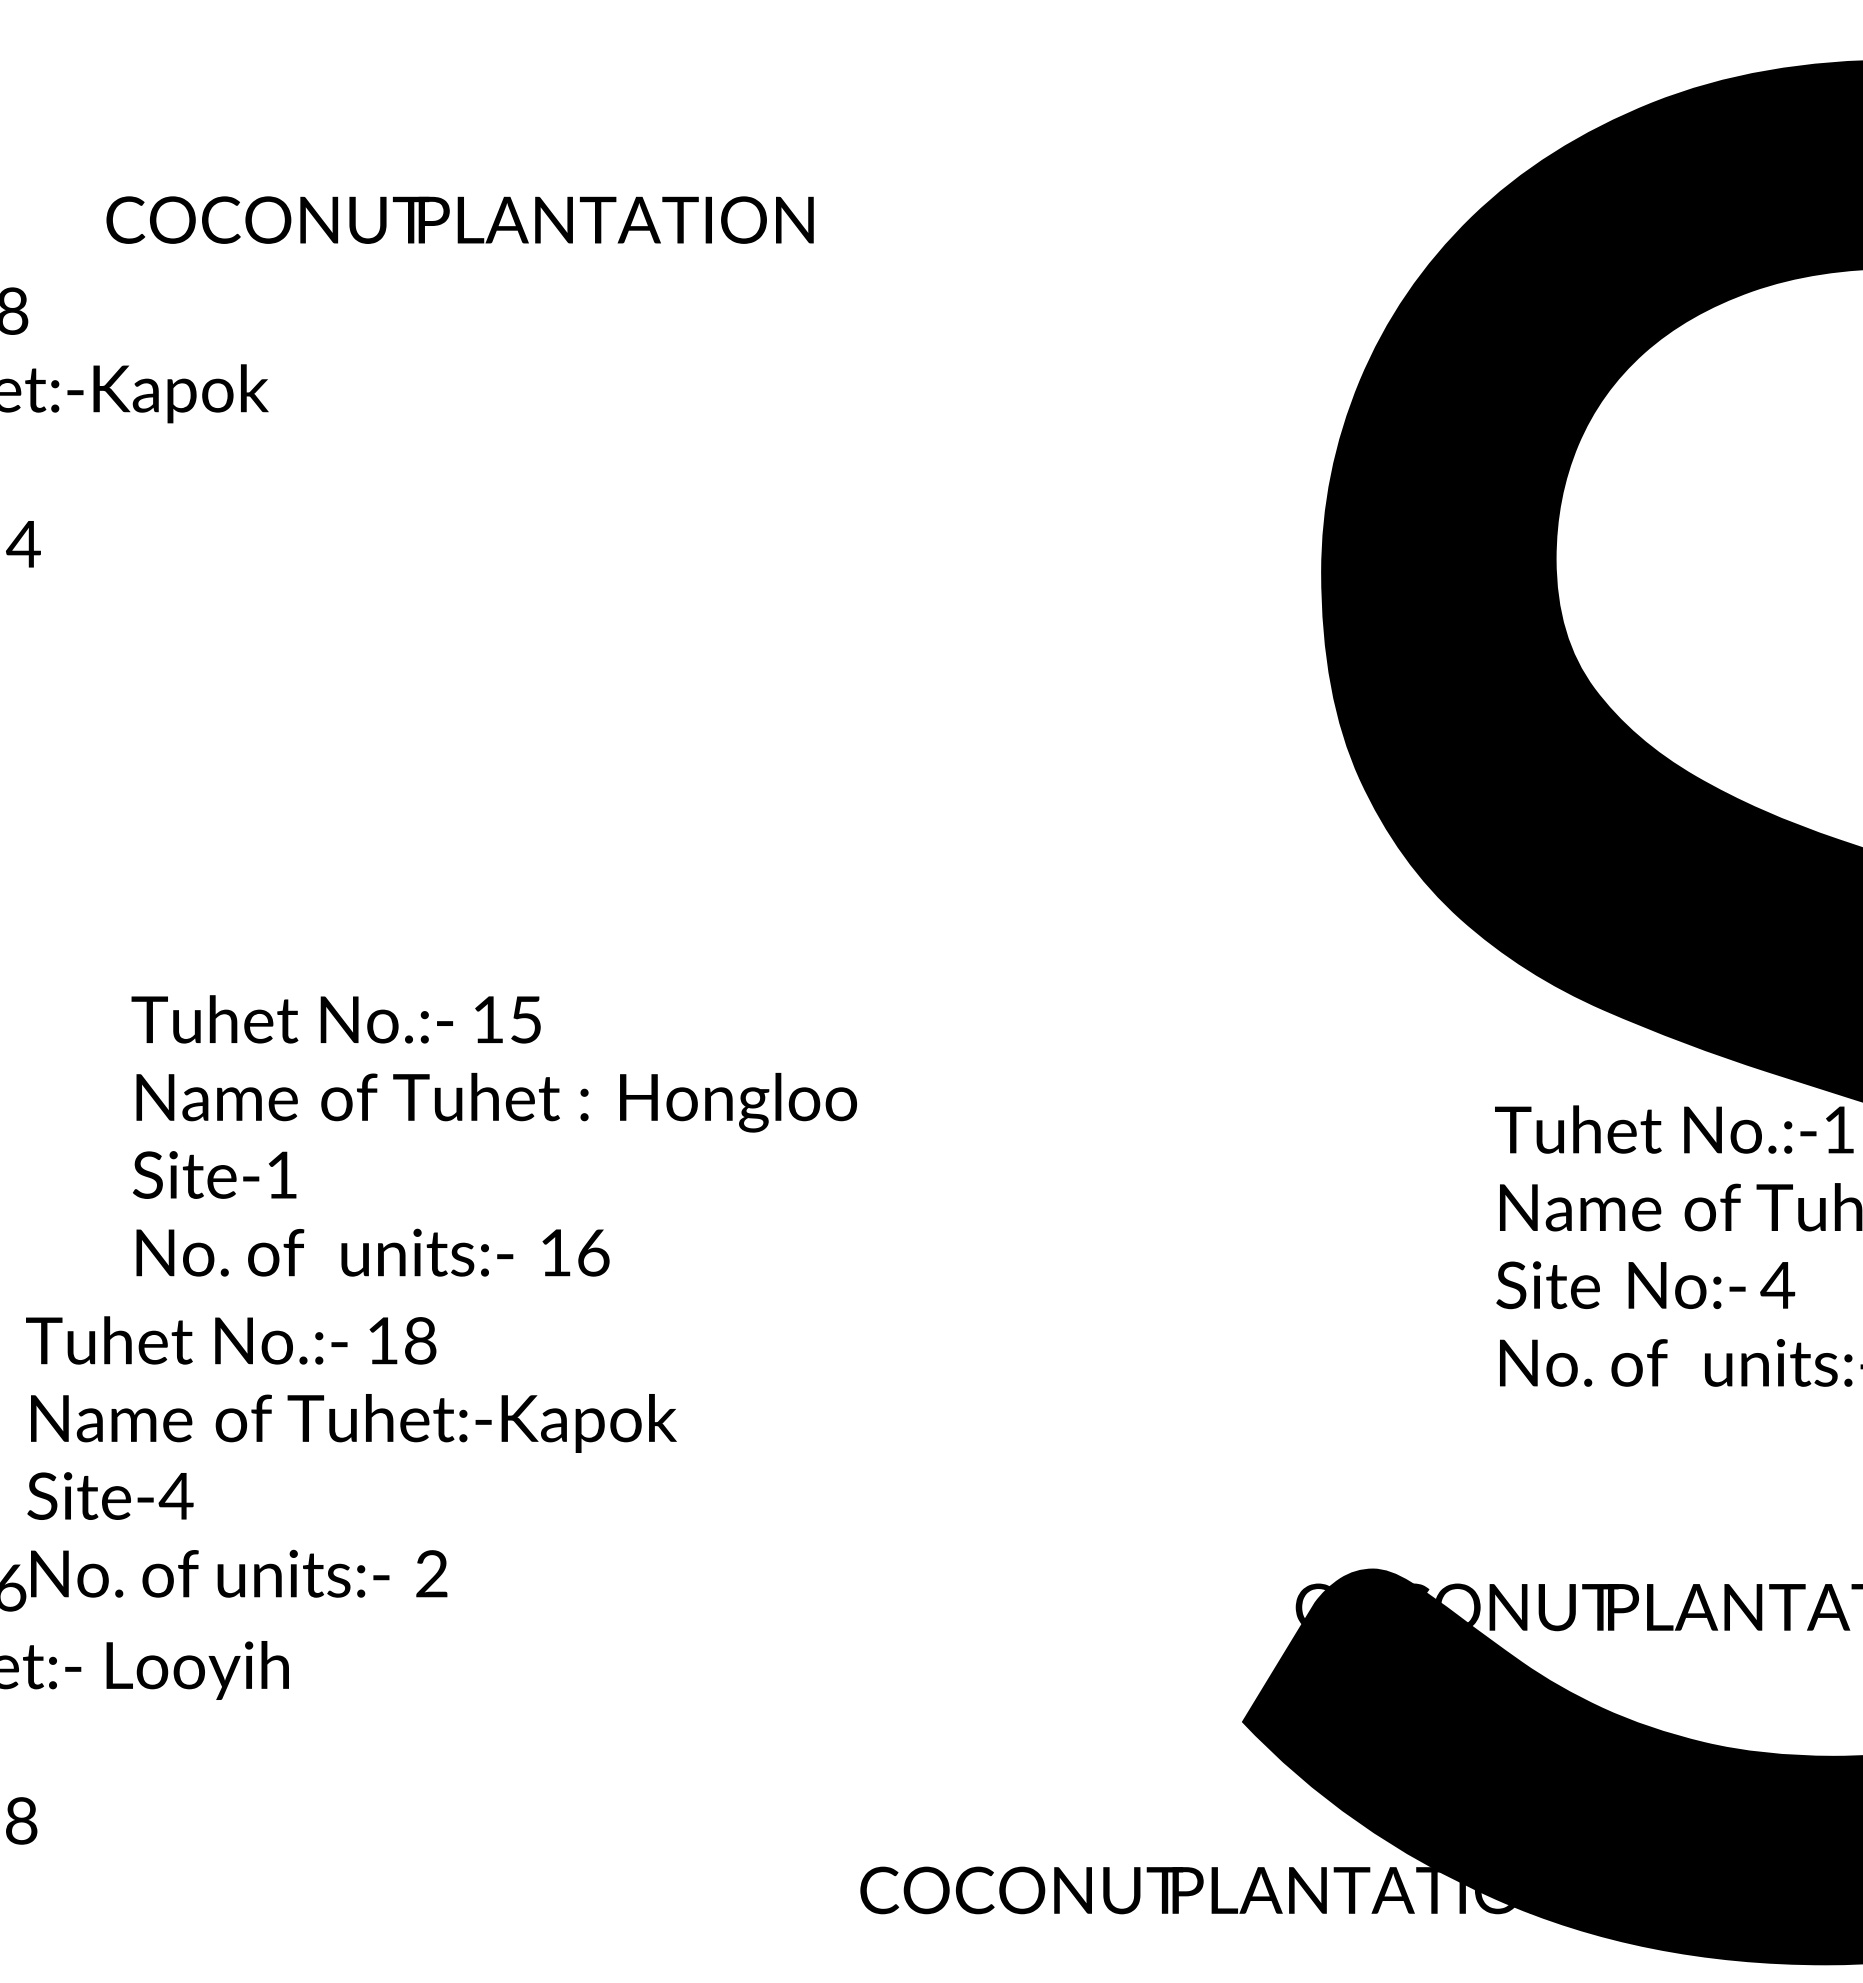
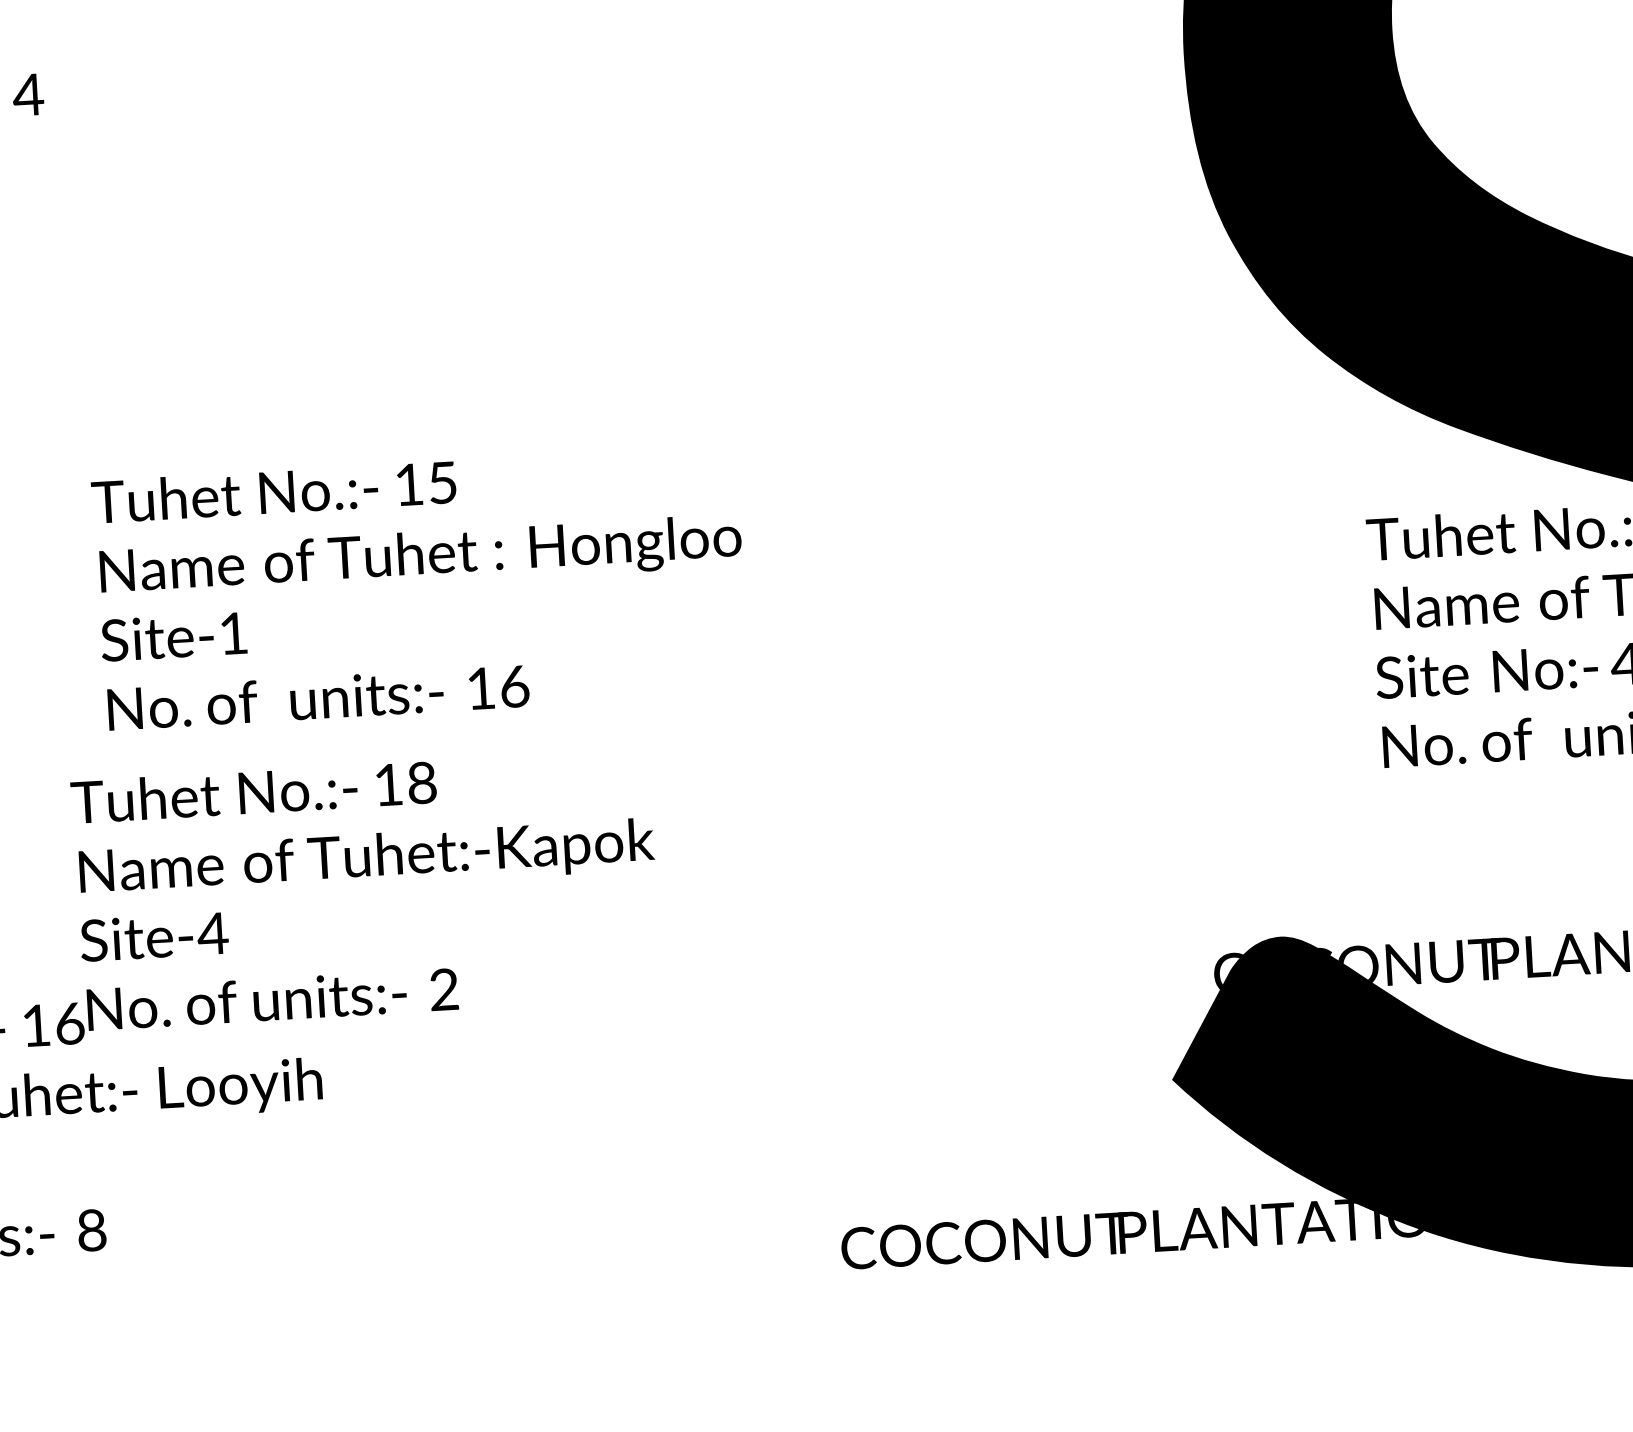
text: (493, 1135) -> (419, 587), moved

